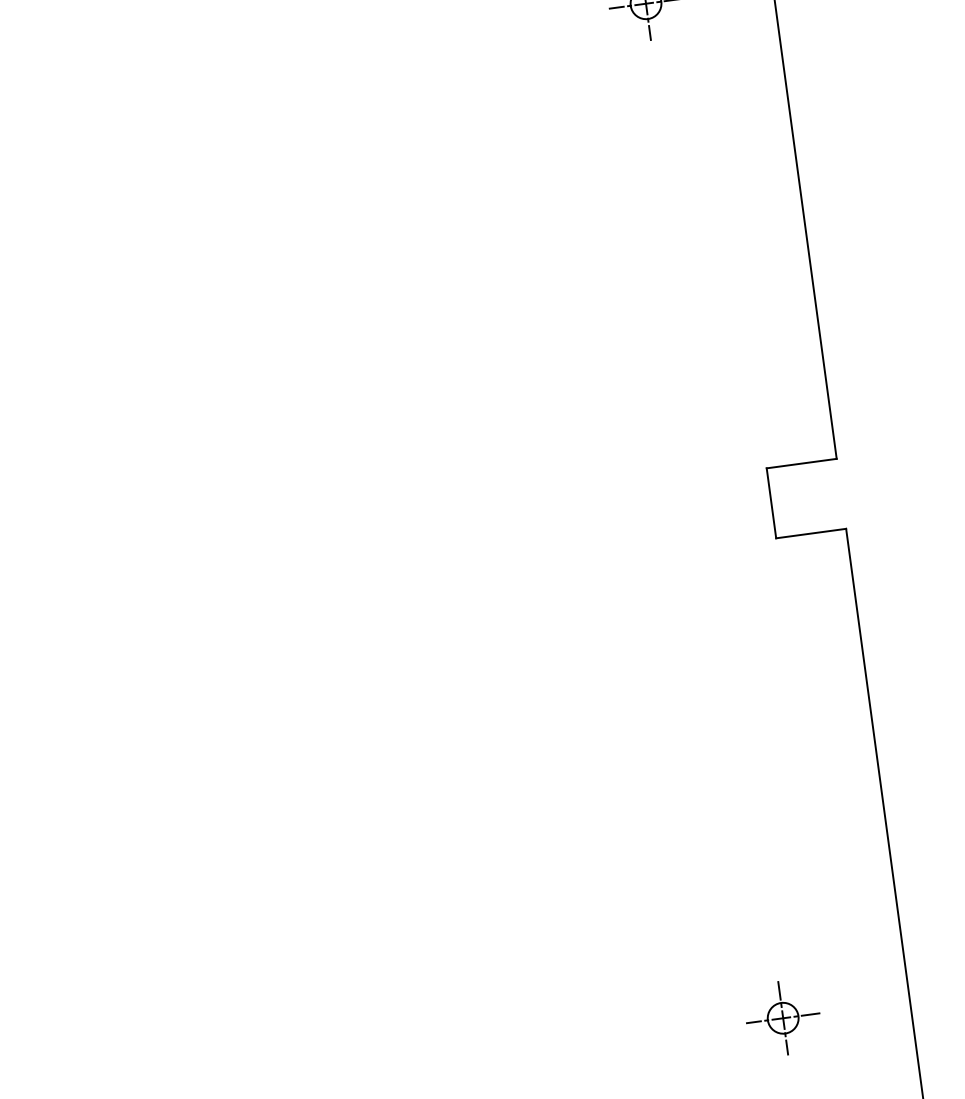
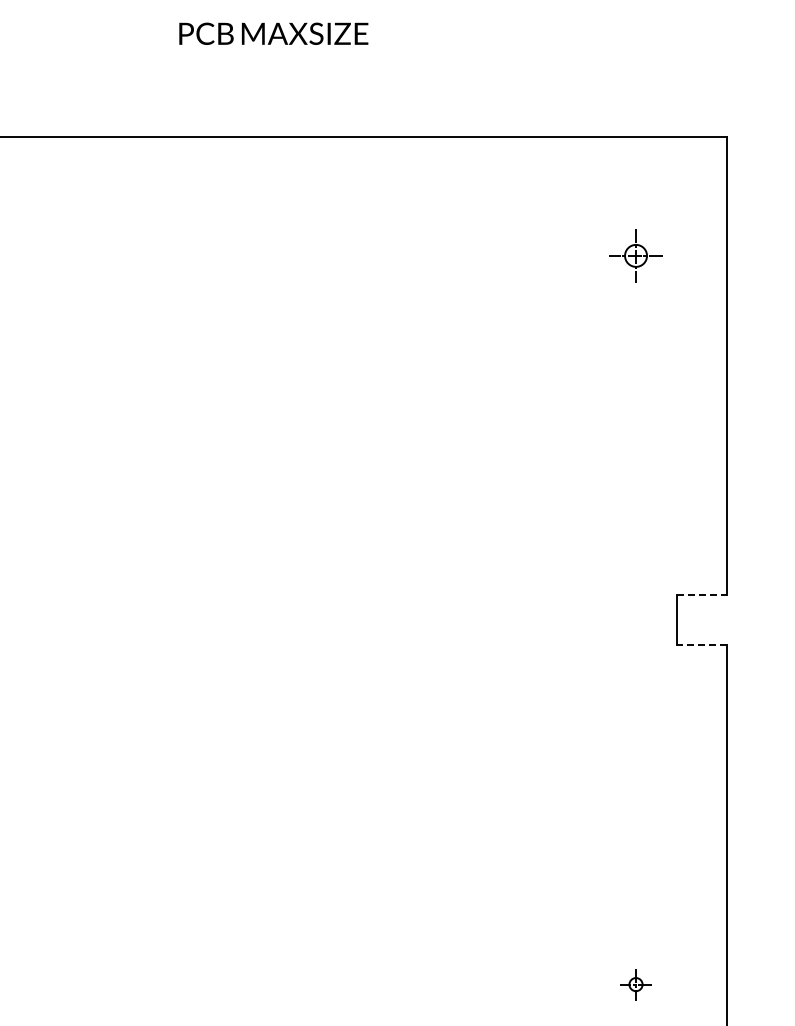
line: (802, 463) -> (702, 595), solid -> dashed
line: (810, 533) -> (701, 645), solid -> dashed
part: (782, 1018) -> (635, 984), size x0.6

